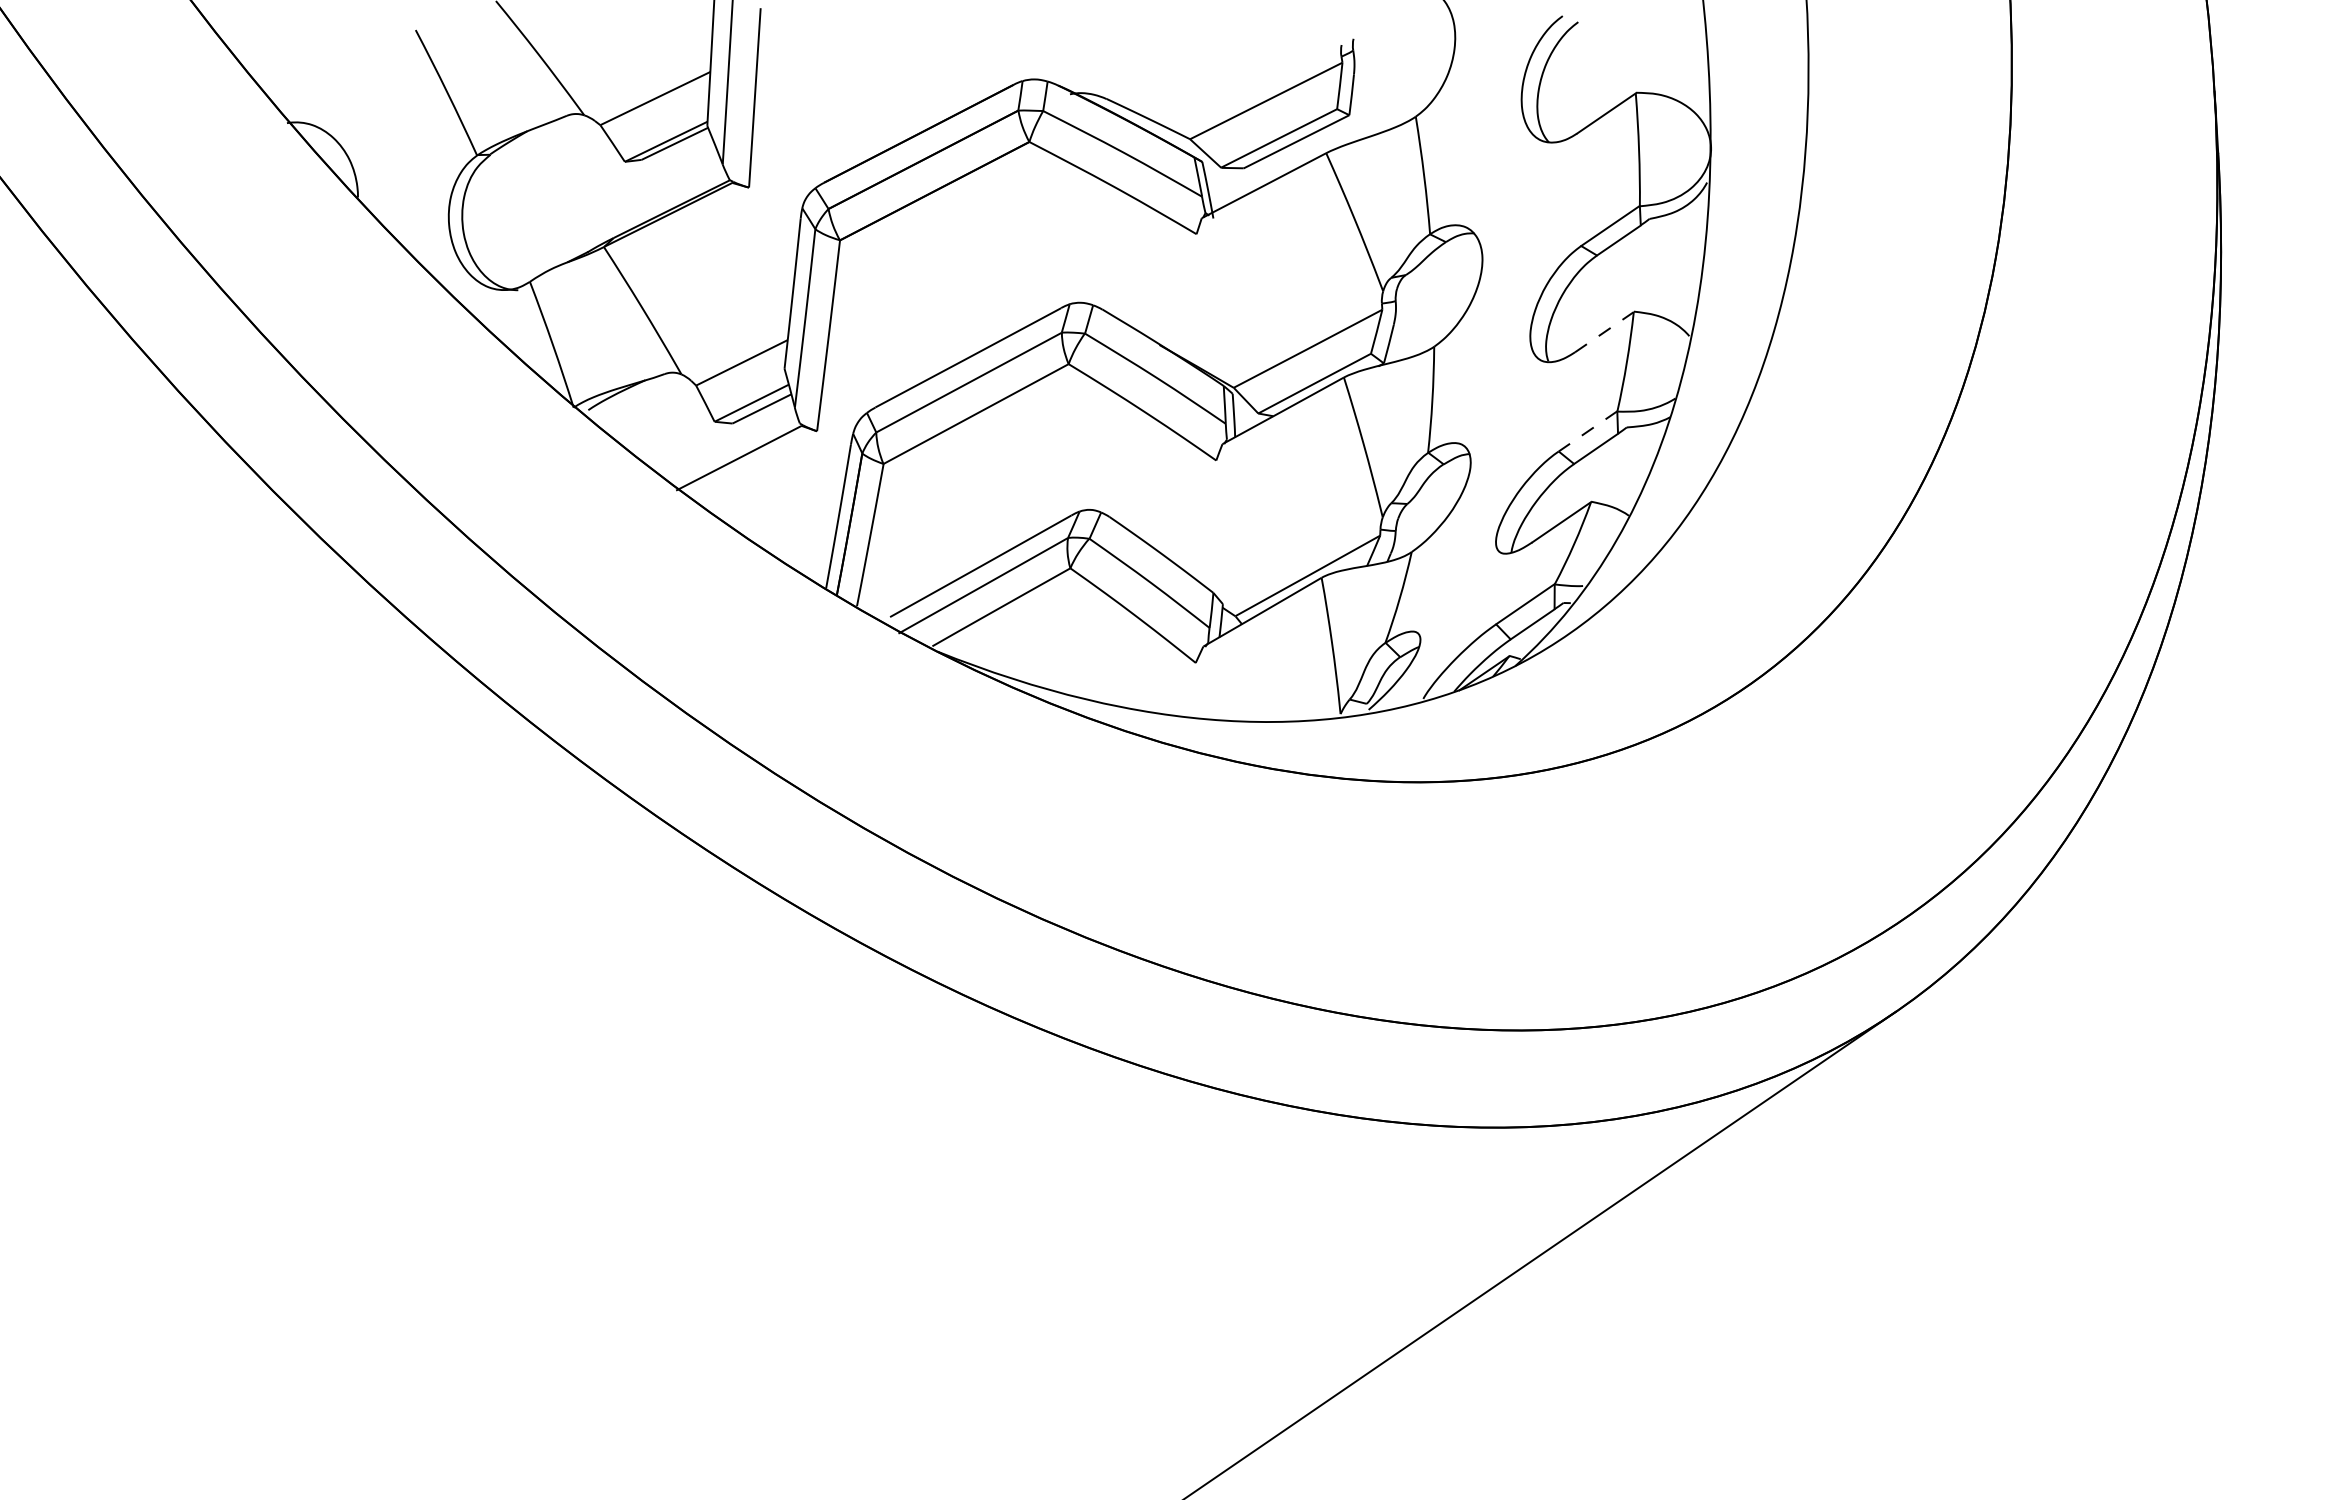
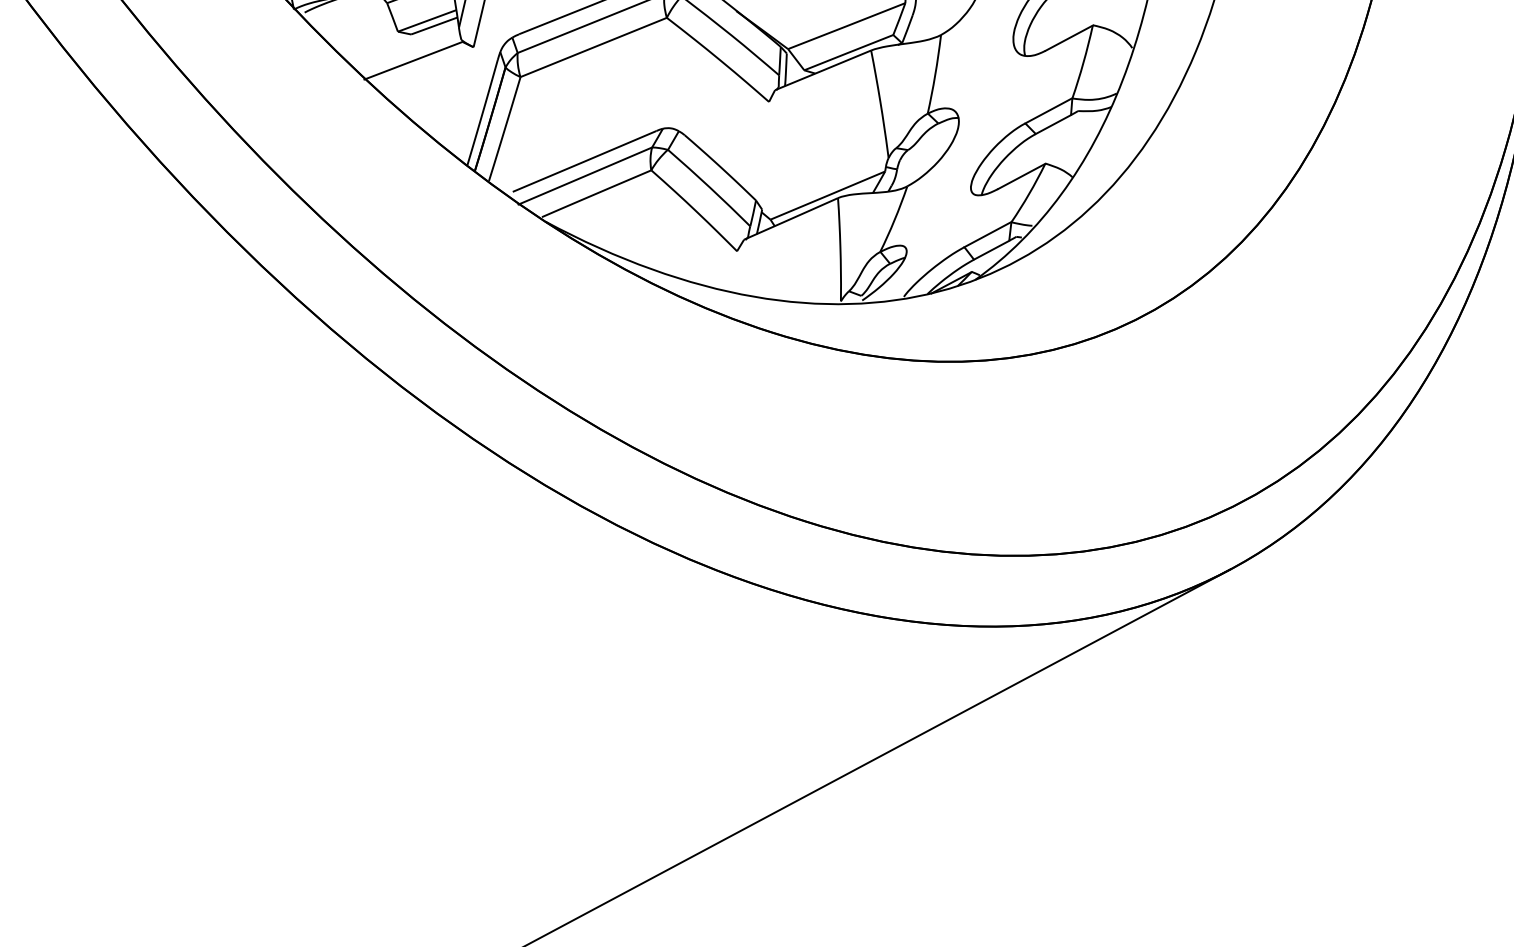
line: (1604, 332) -> (1069, 38), dashed -> solid
line: (1588, 431) -> (1049, 110), dashed -> solid

